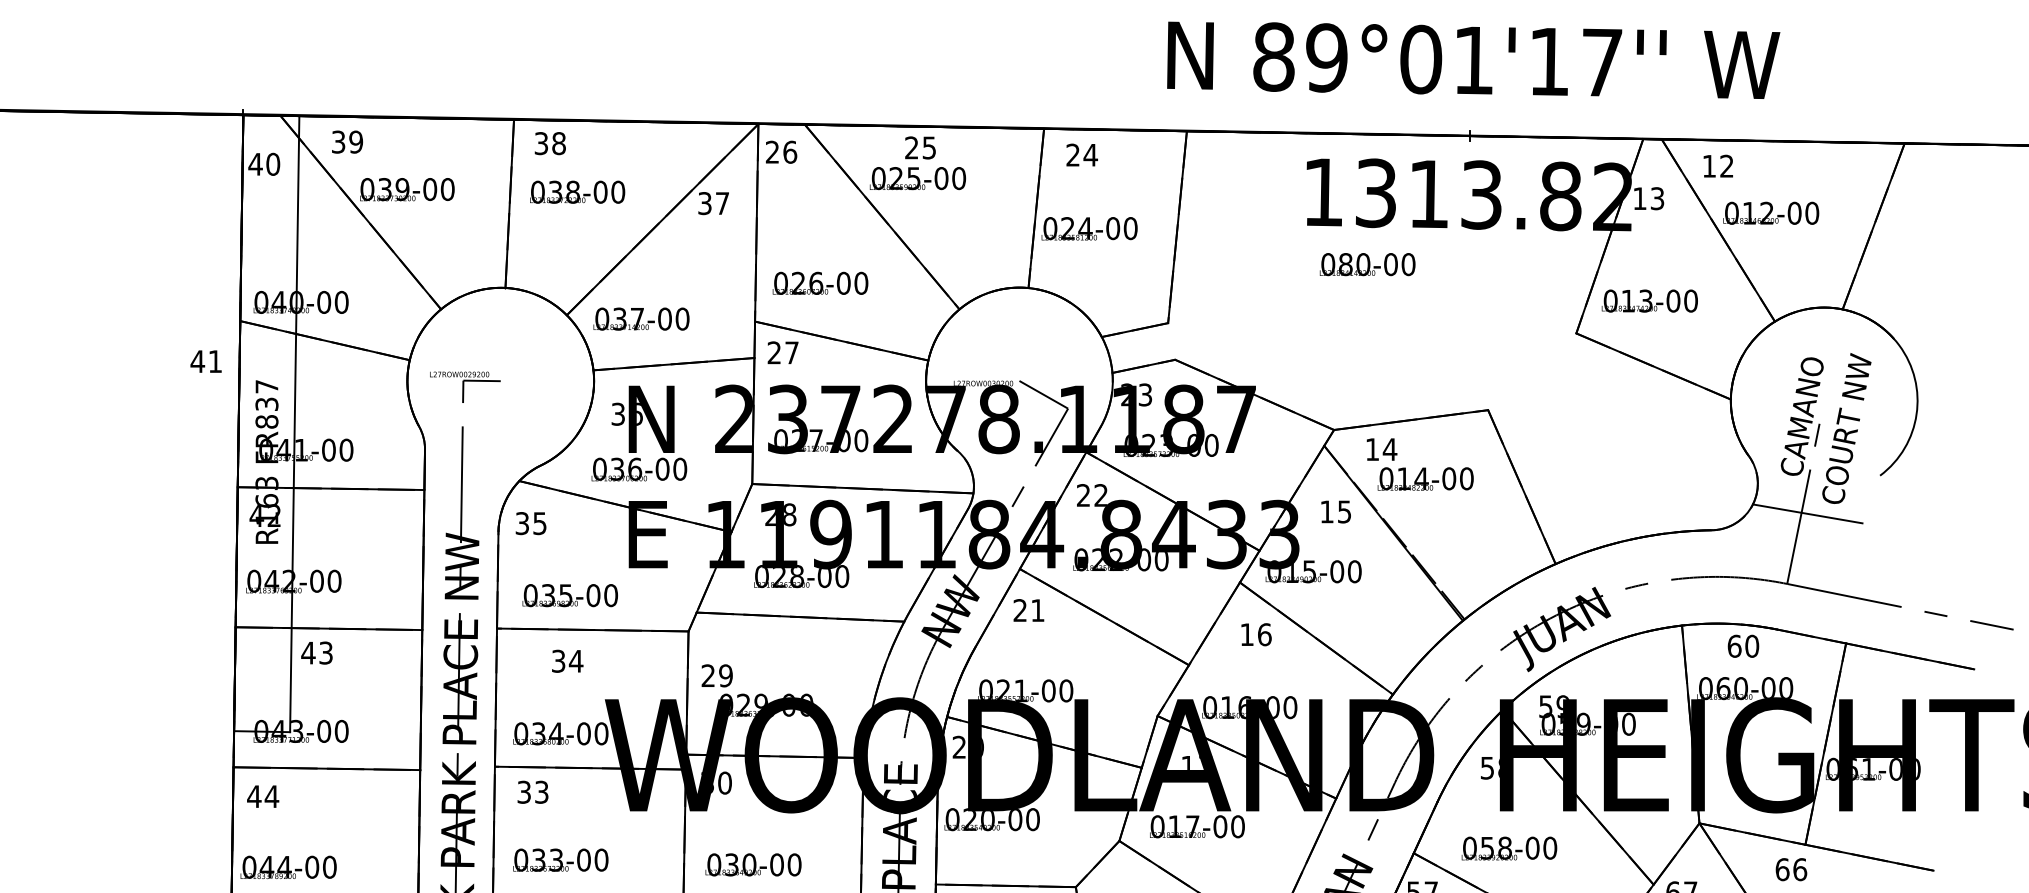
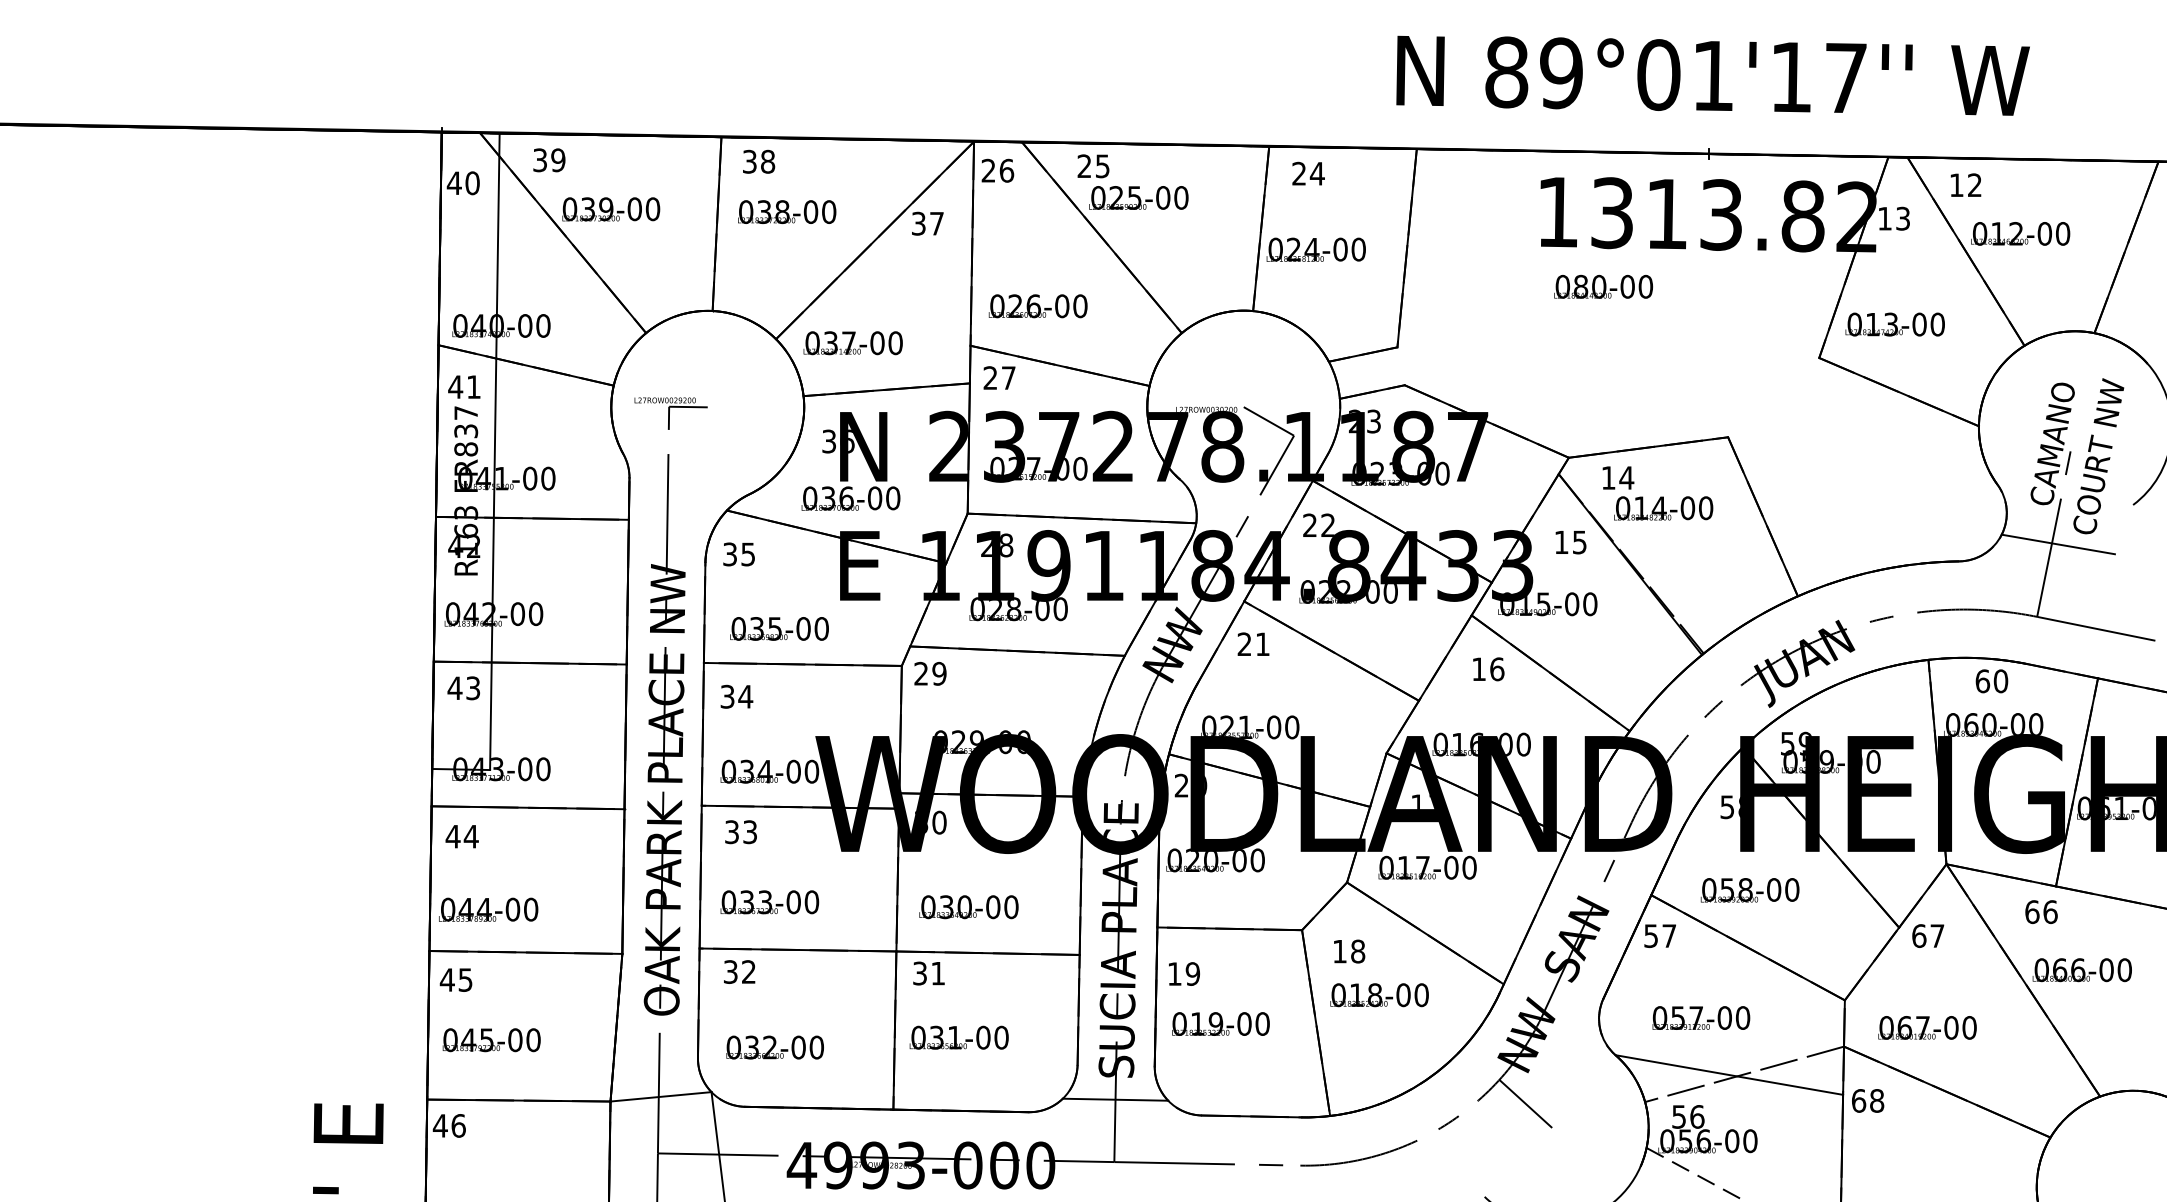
text: (920, 148) -> (1093, 166), moved
text: (206, 361) -> (464, 386), moved
text: (316, 653) -> (463, 688), moved
text: (567, 661) -> (736, 696), moved
text: (717, 675) -> (930, 673), moved

